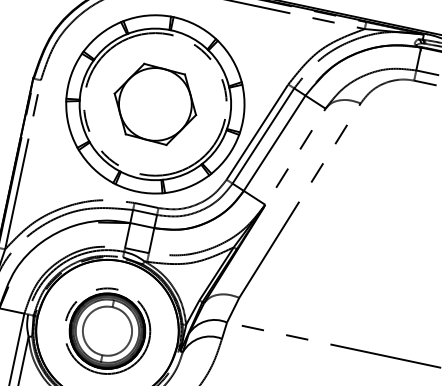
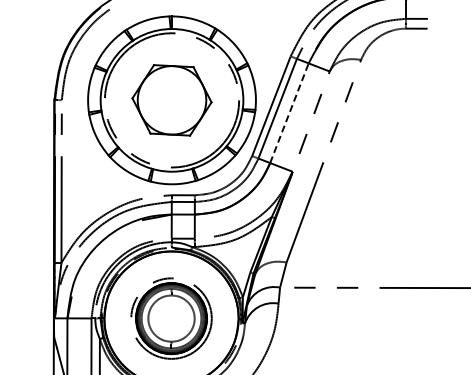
line: (274, 142) -> (289, 112), solid -> dashed

